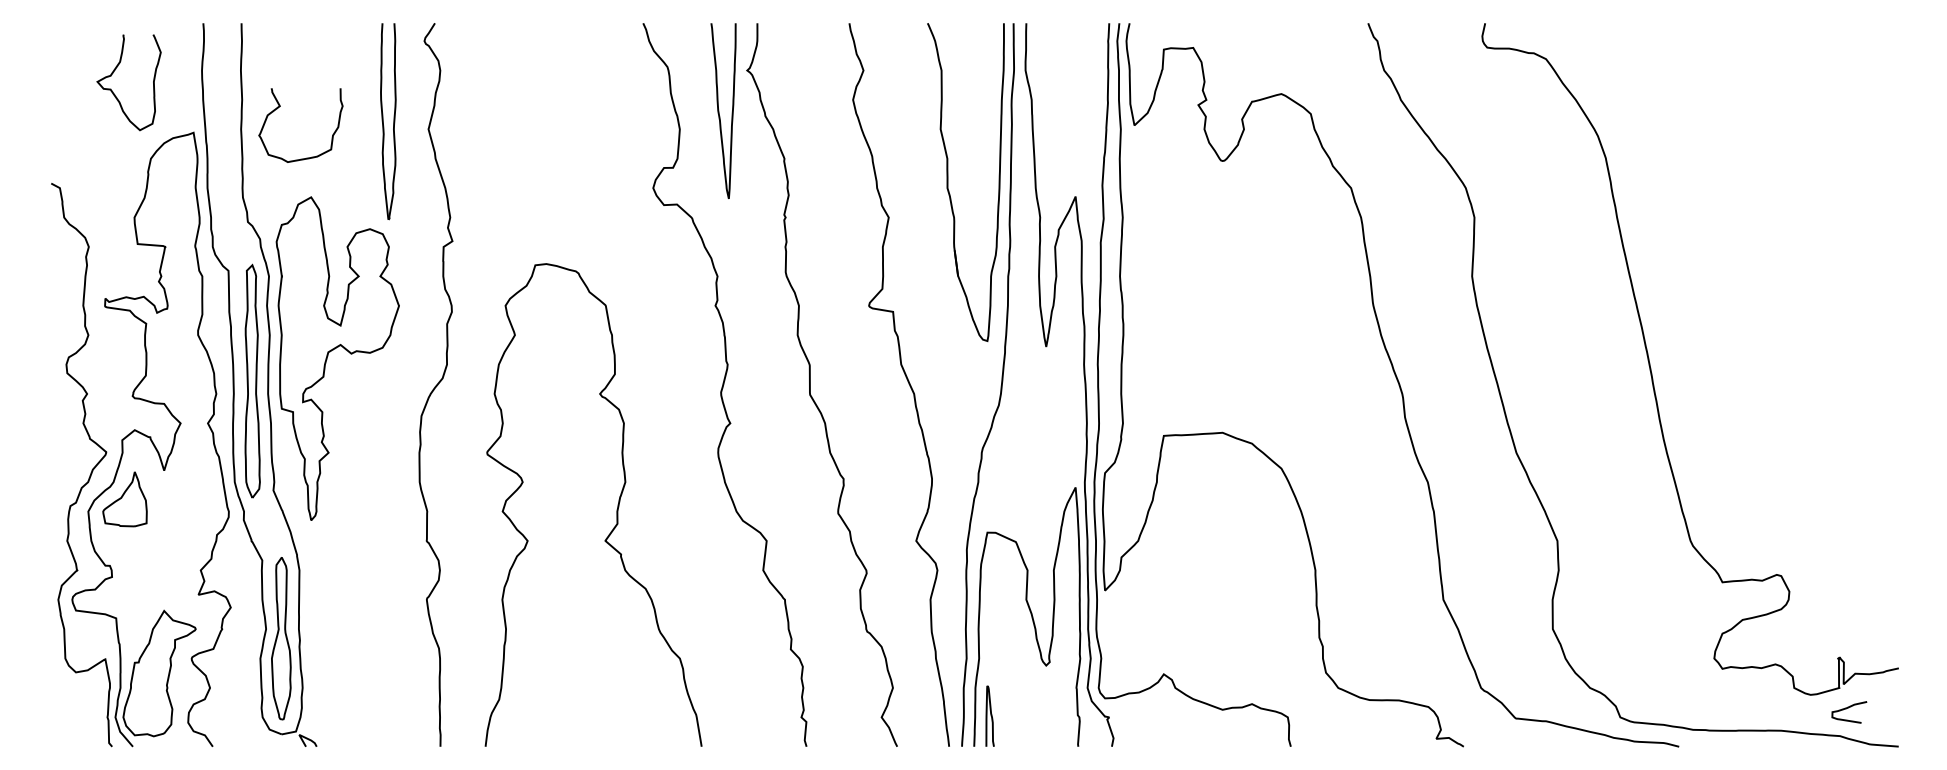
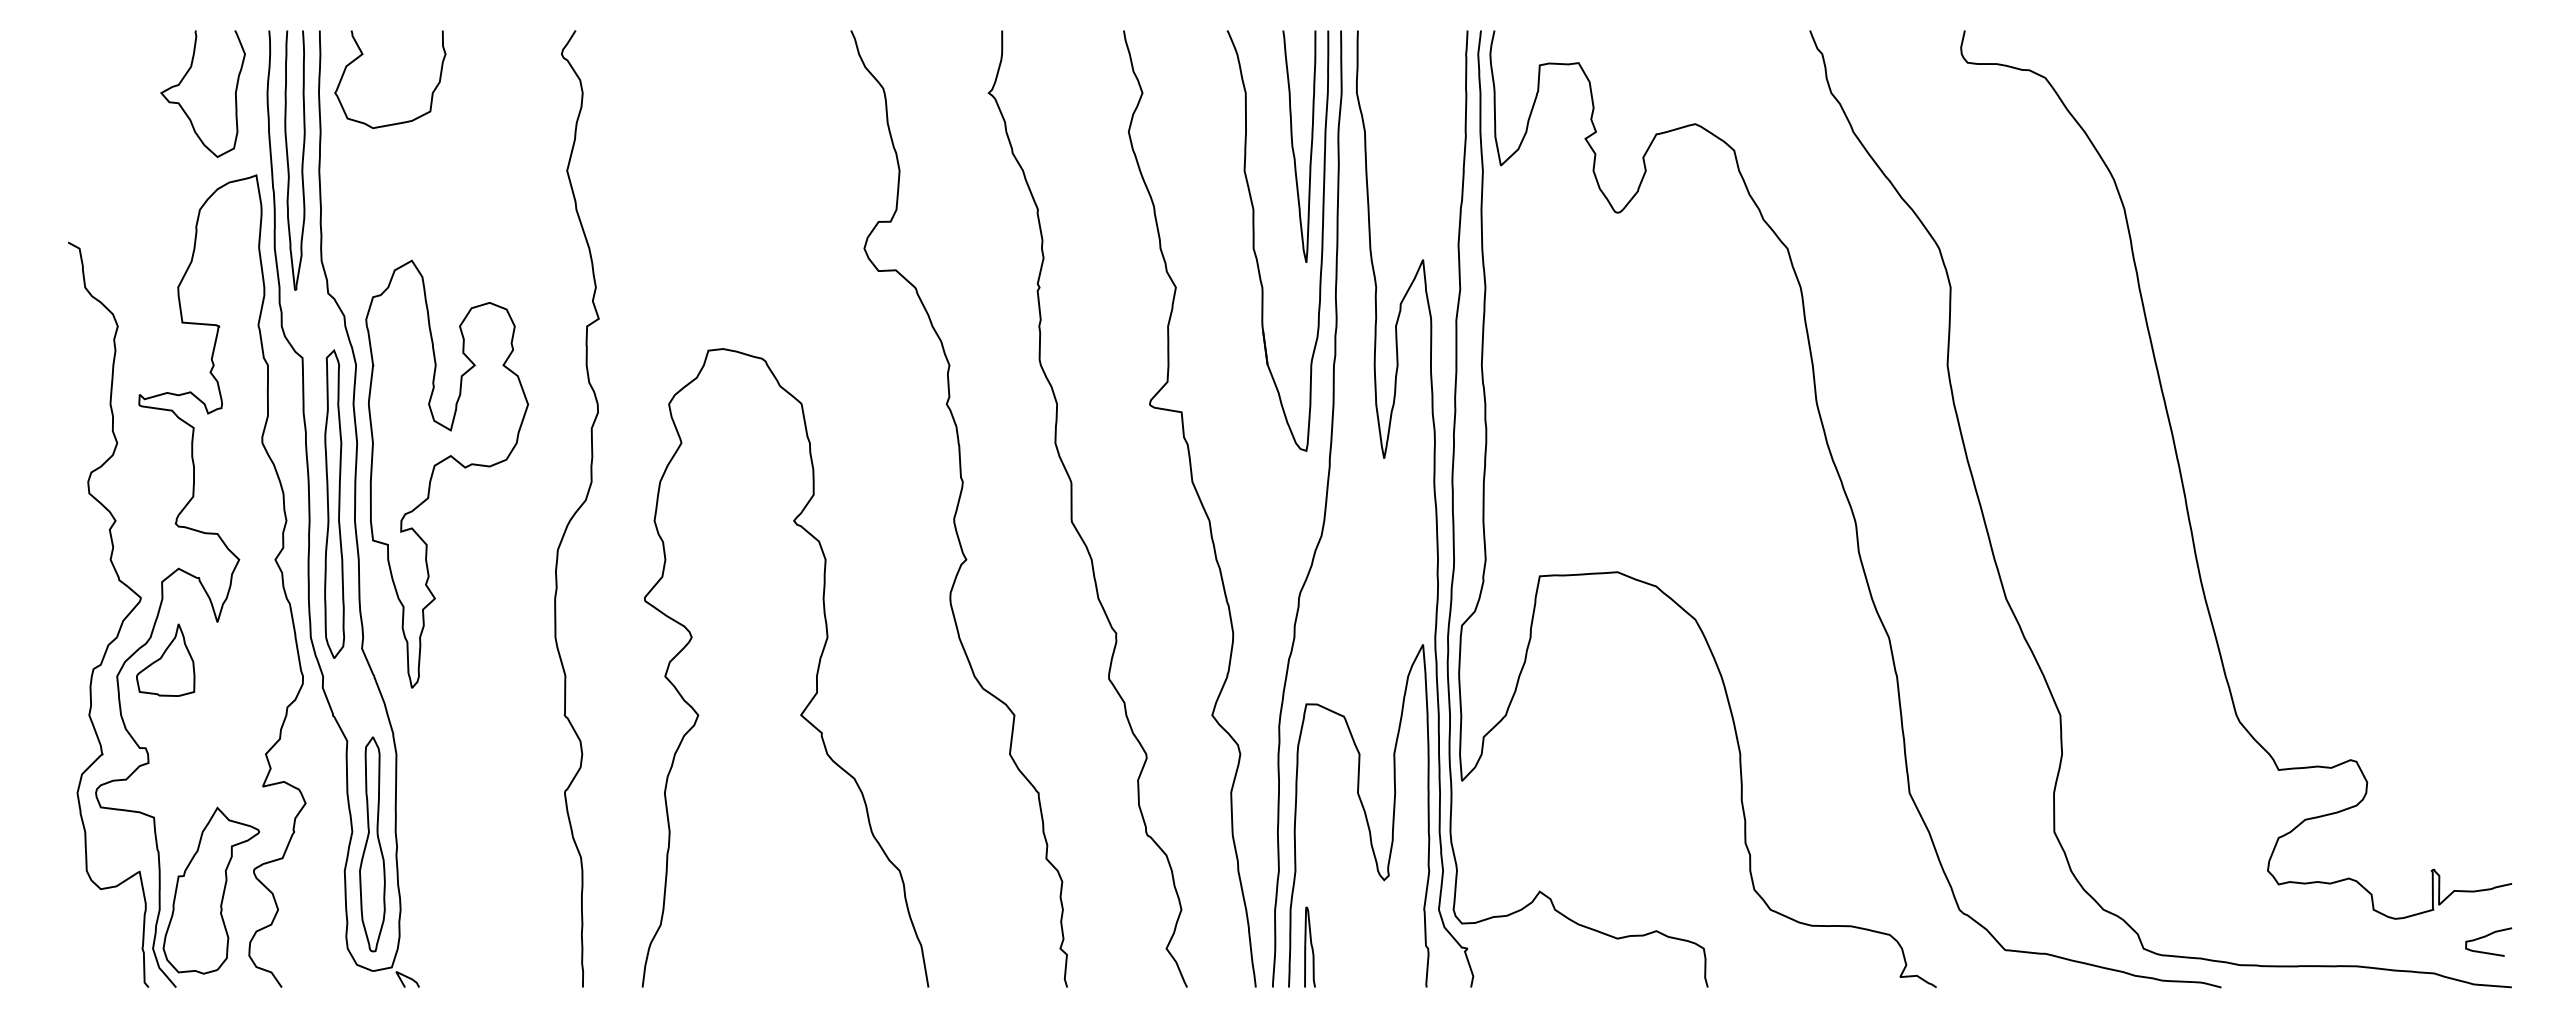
curve: (113, 73) -> (182, 81), moved
curve: (280, 106) -> (363, 54), moved
curve: (719, 110) -> (1293, 146), moved
part: (387, 121) -> (294, 160), moved
curve: (1847, 708) -> (2485, 937), moved

